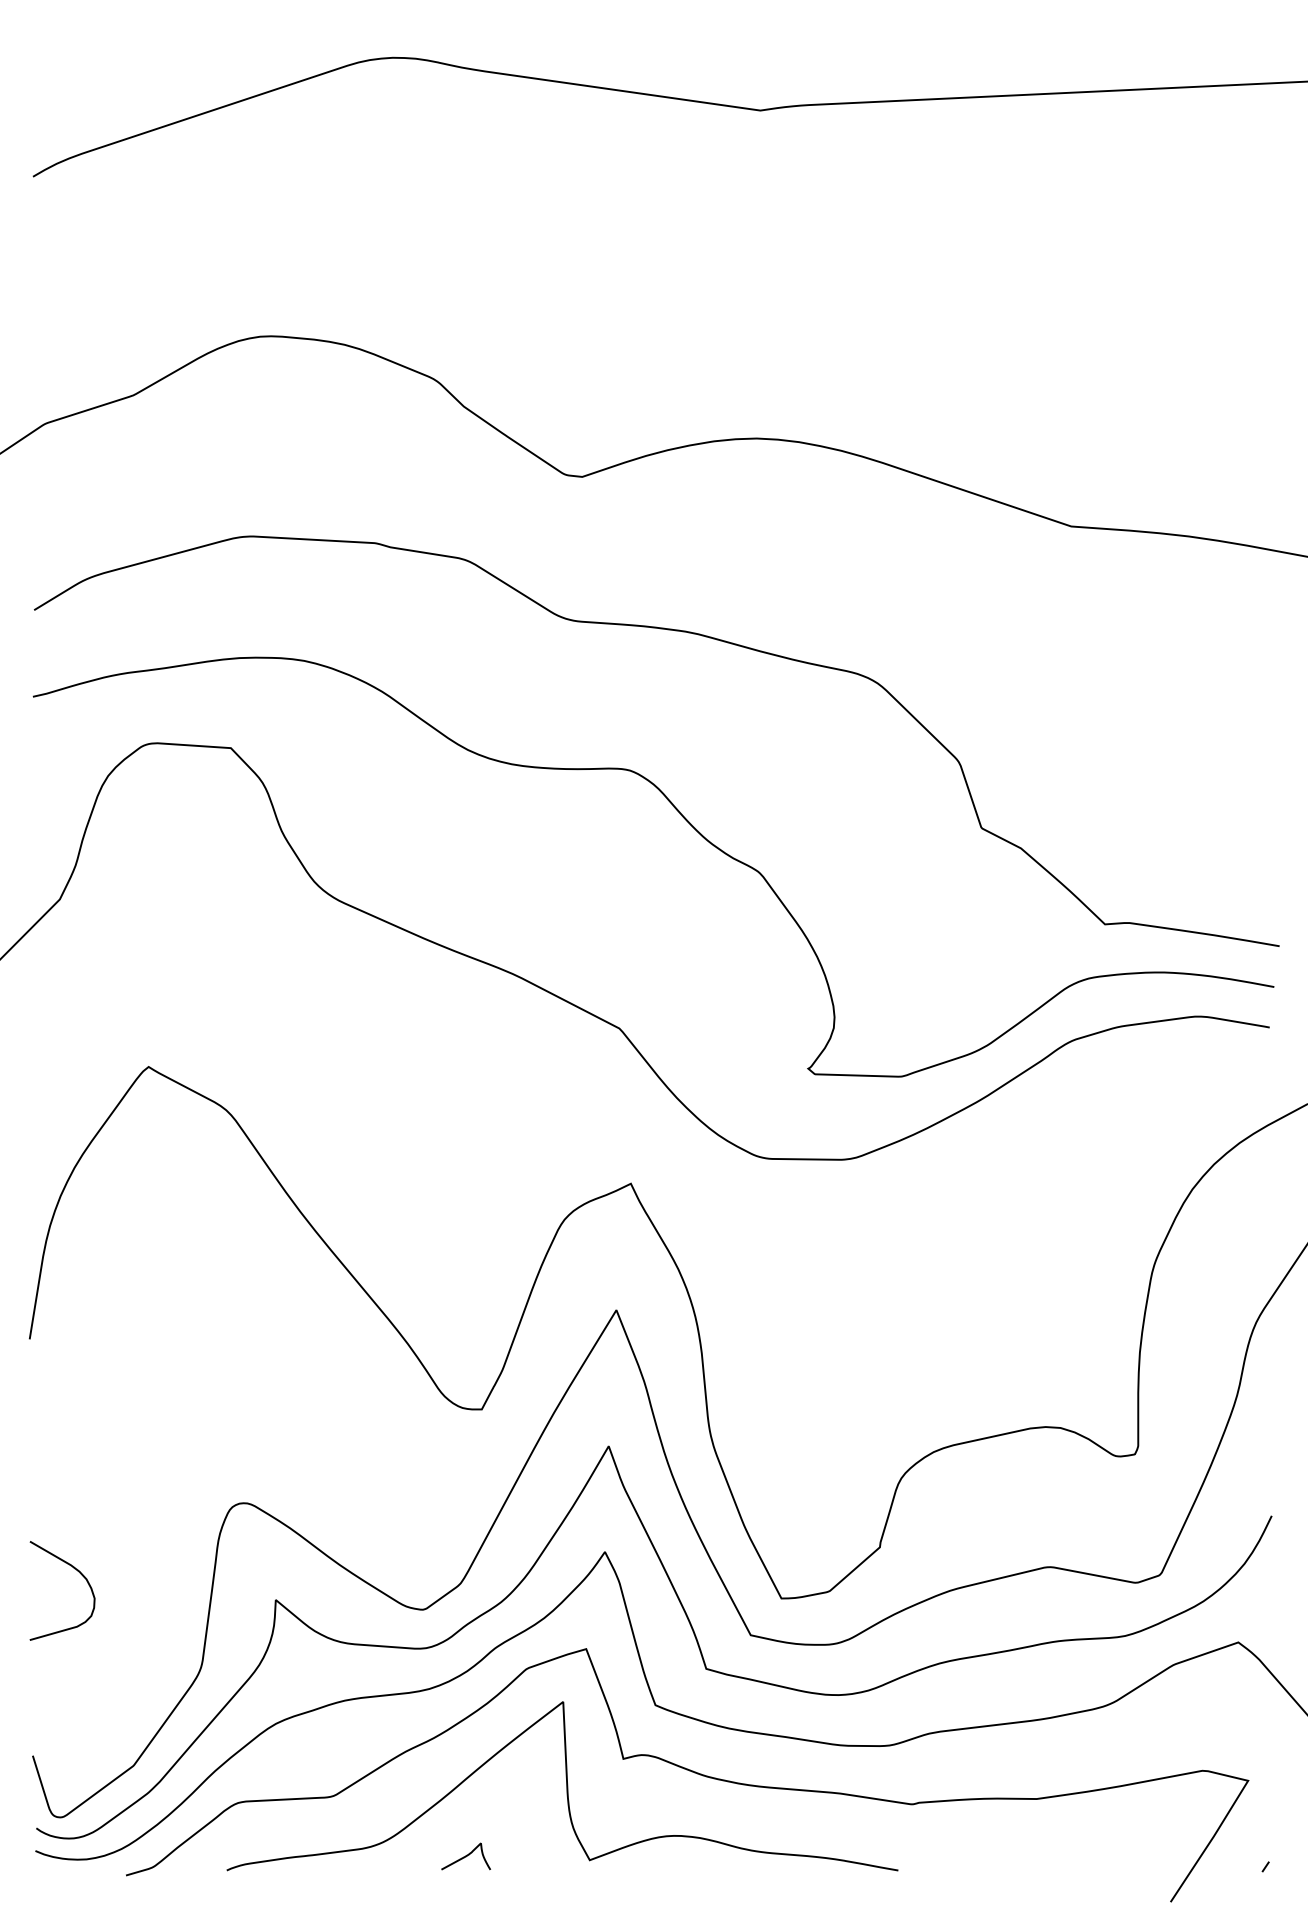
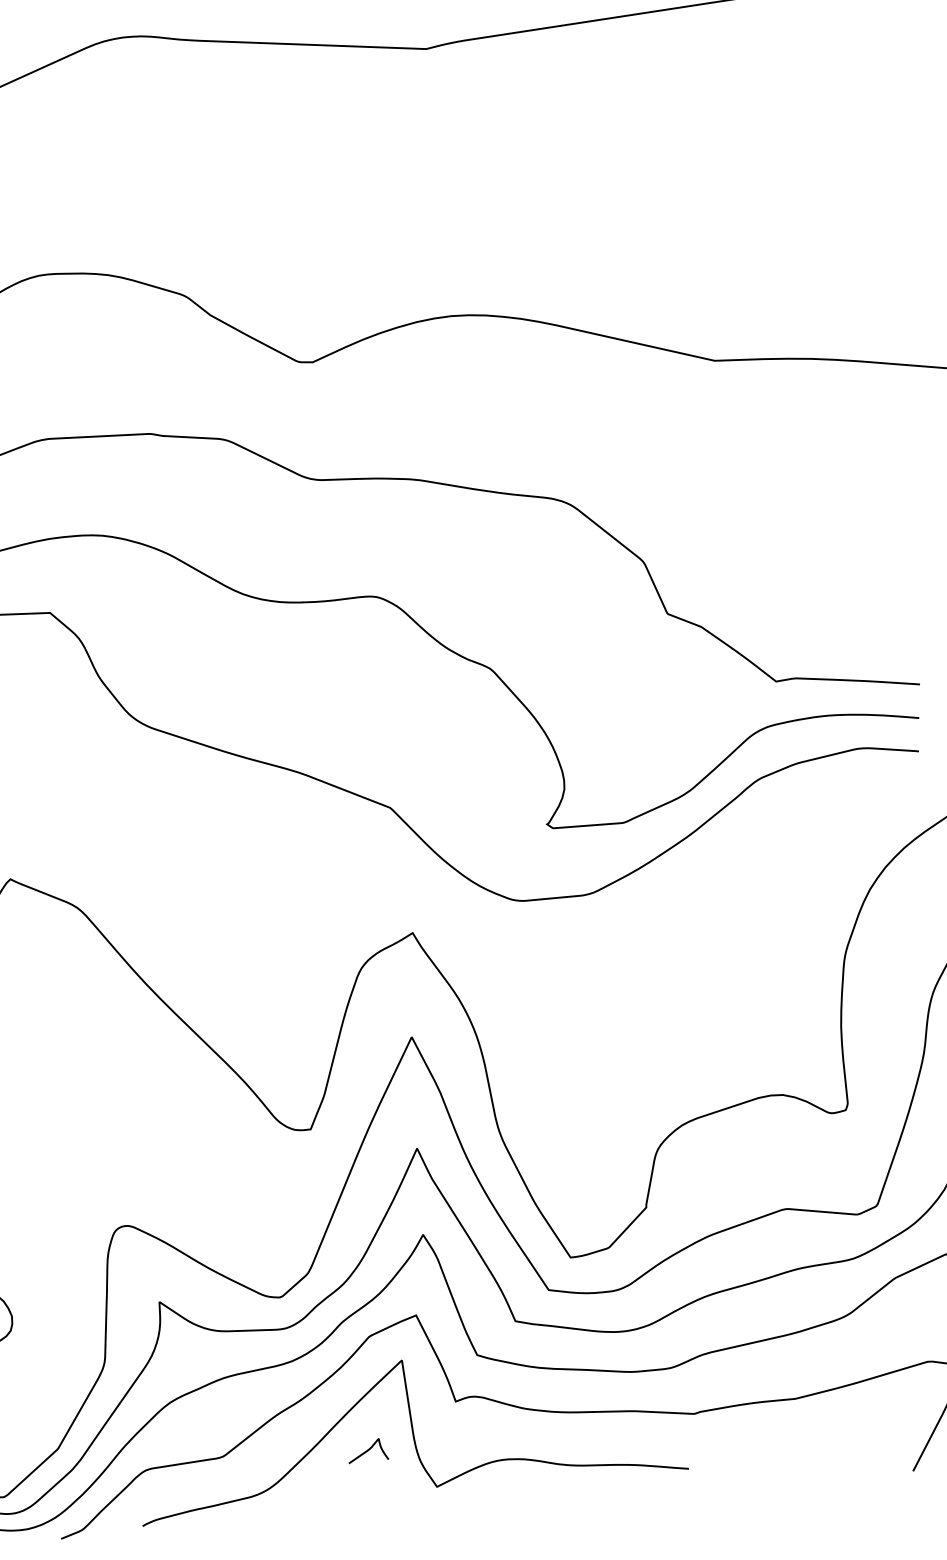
curve: (466, 1856) -> (368, 1450), moved

